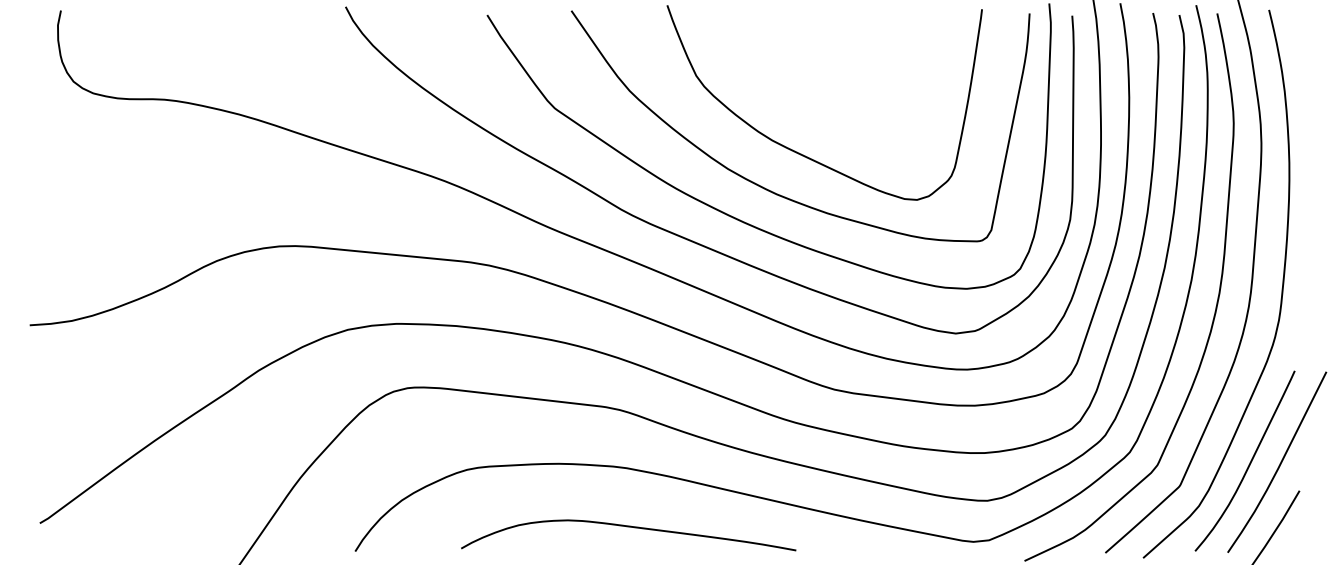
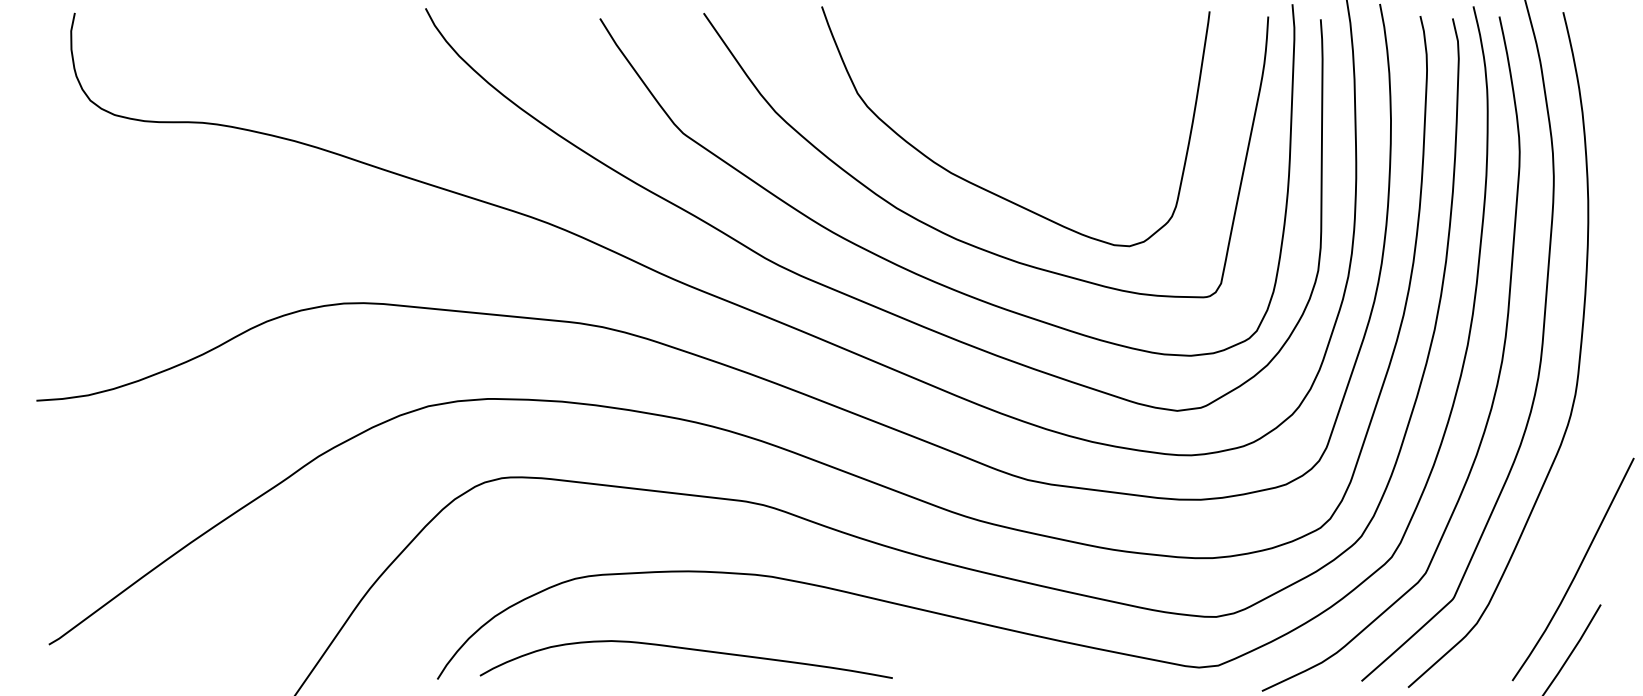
curve: (1249, 462) -> (1539, 569), removed
curve: (628, 527) -> (685, 649), moved

